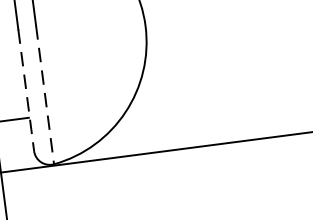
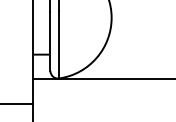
line: (26, 90) -> (50, 41), dashed -> solid
line: (45, 94) -> (59, 44), dashed -> solid

